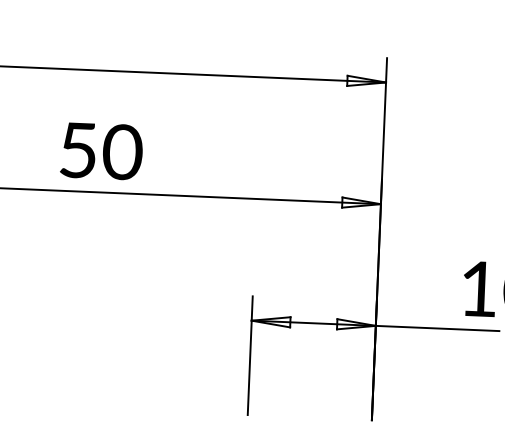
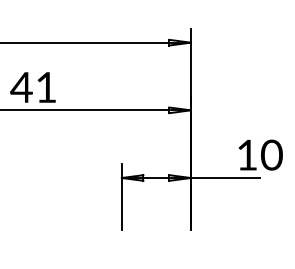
text: (99, 151) -> (33, 87), 50 -> 41

